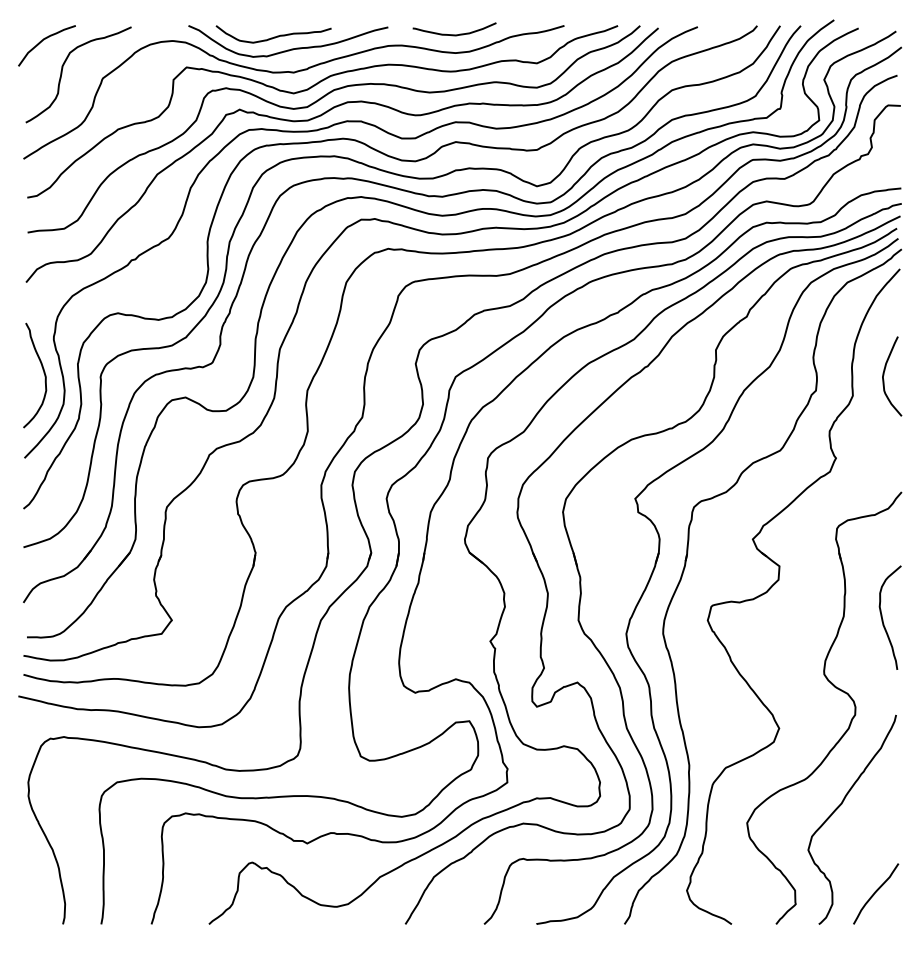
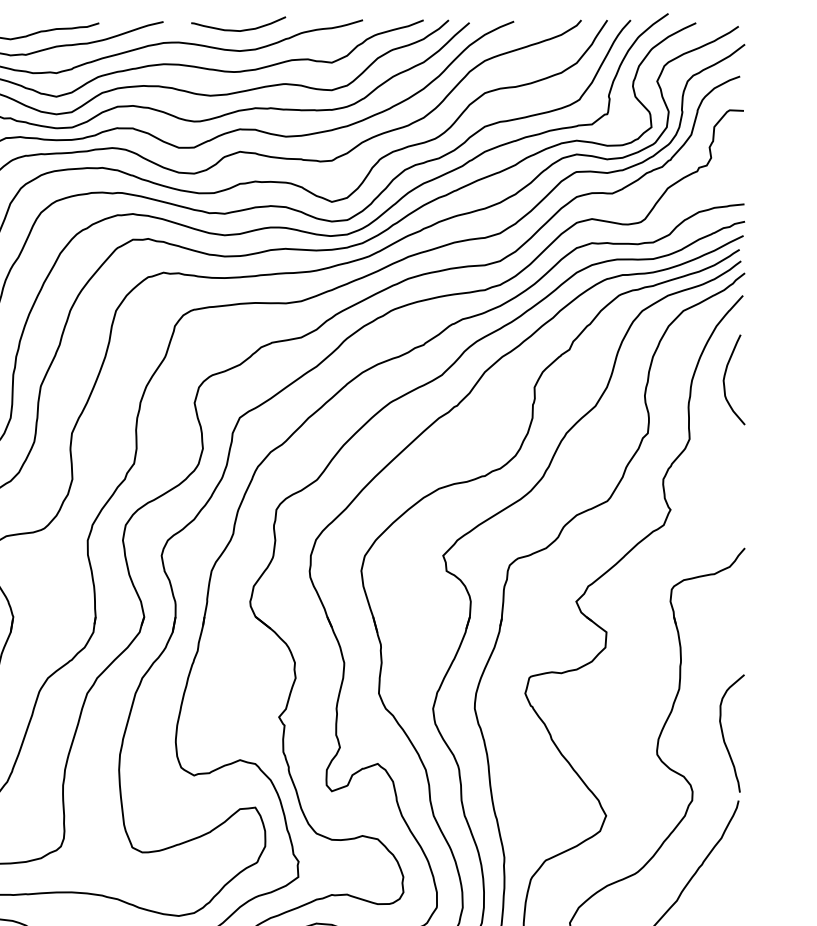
curve: (884, 375) -> (725, 378), moved
curve: (883, 619) -> (724, 735), moved

